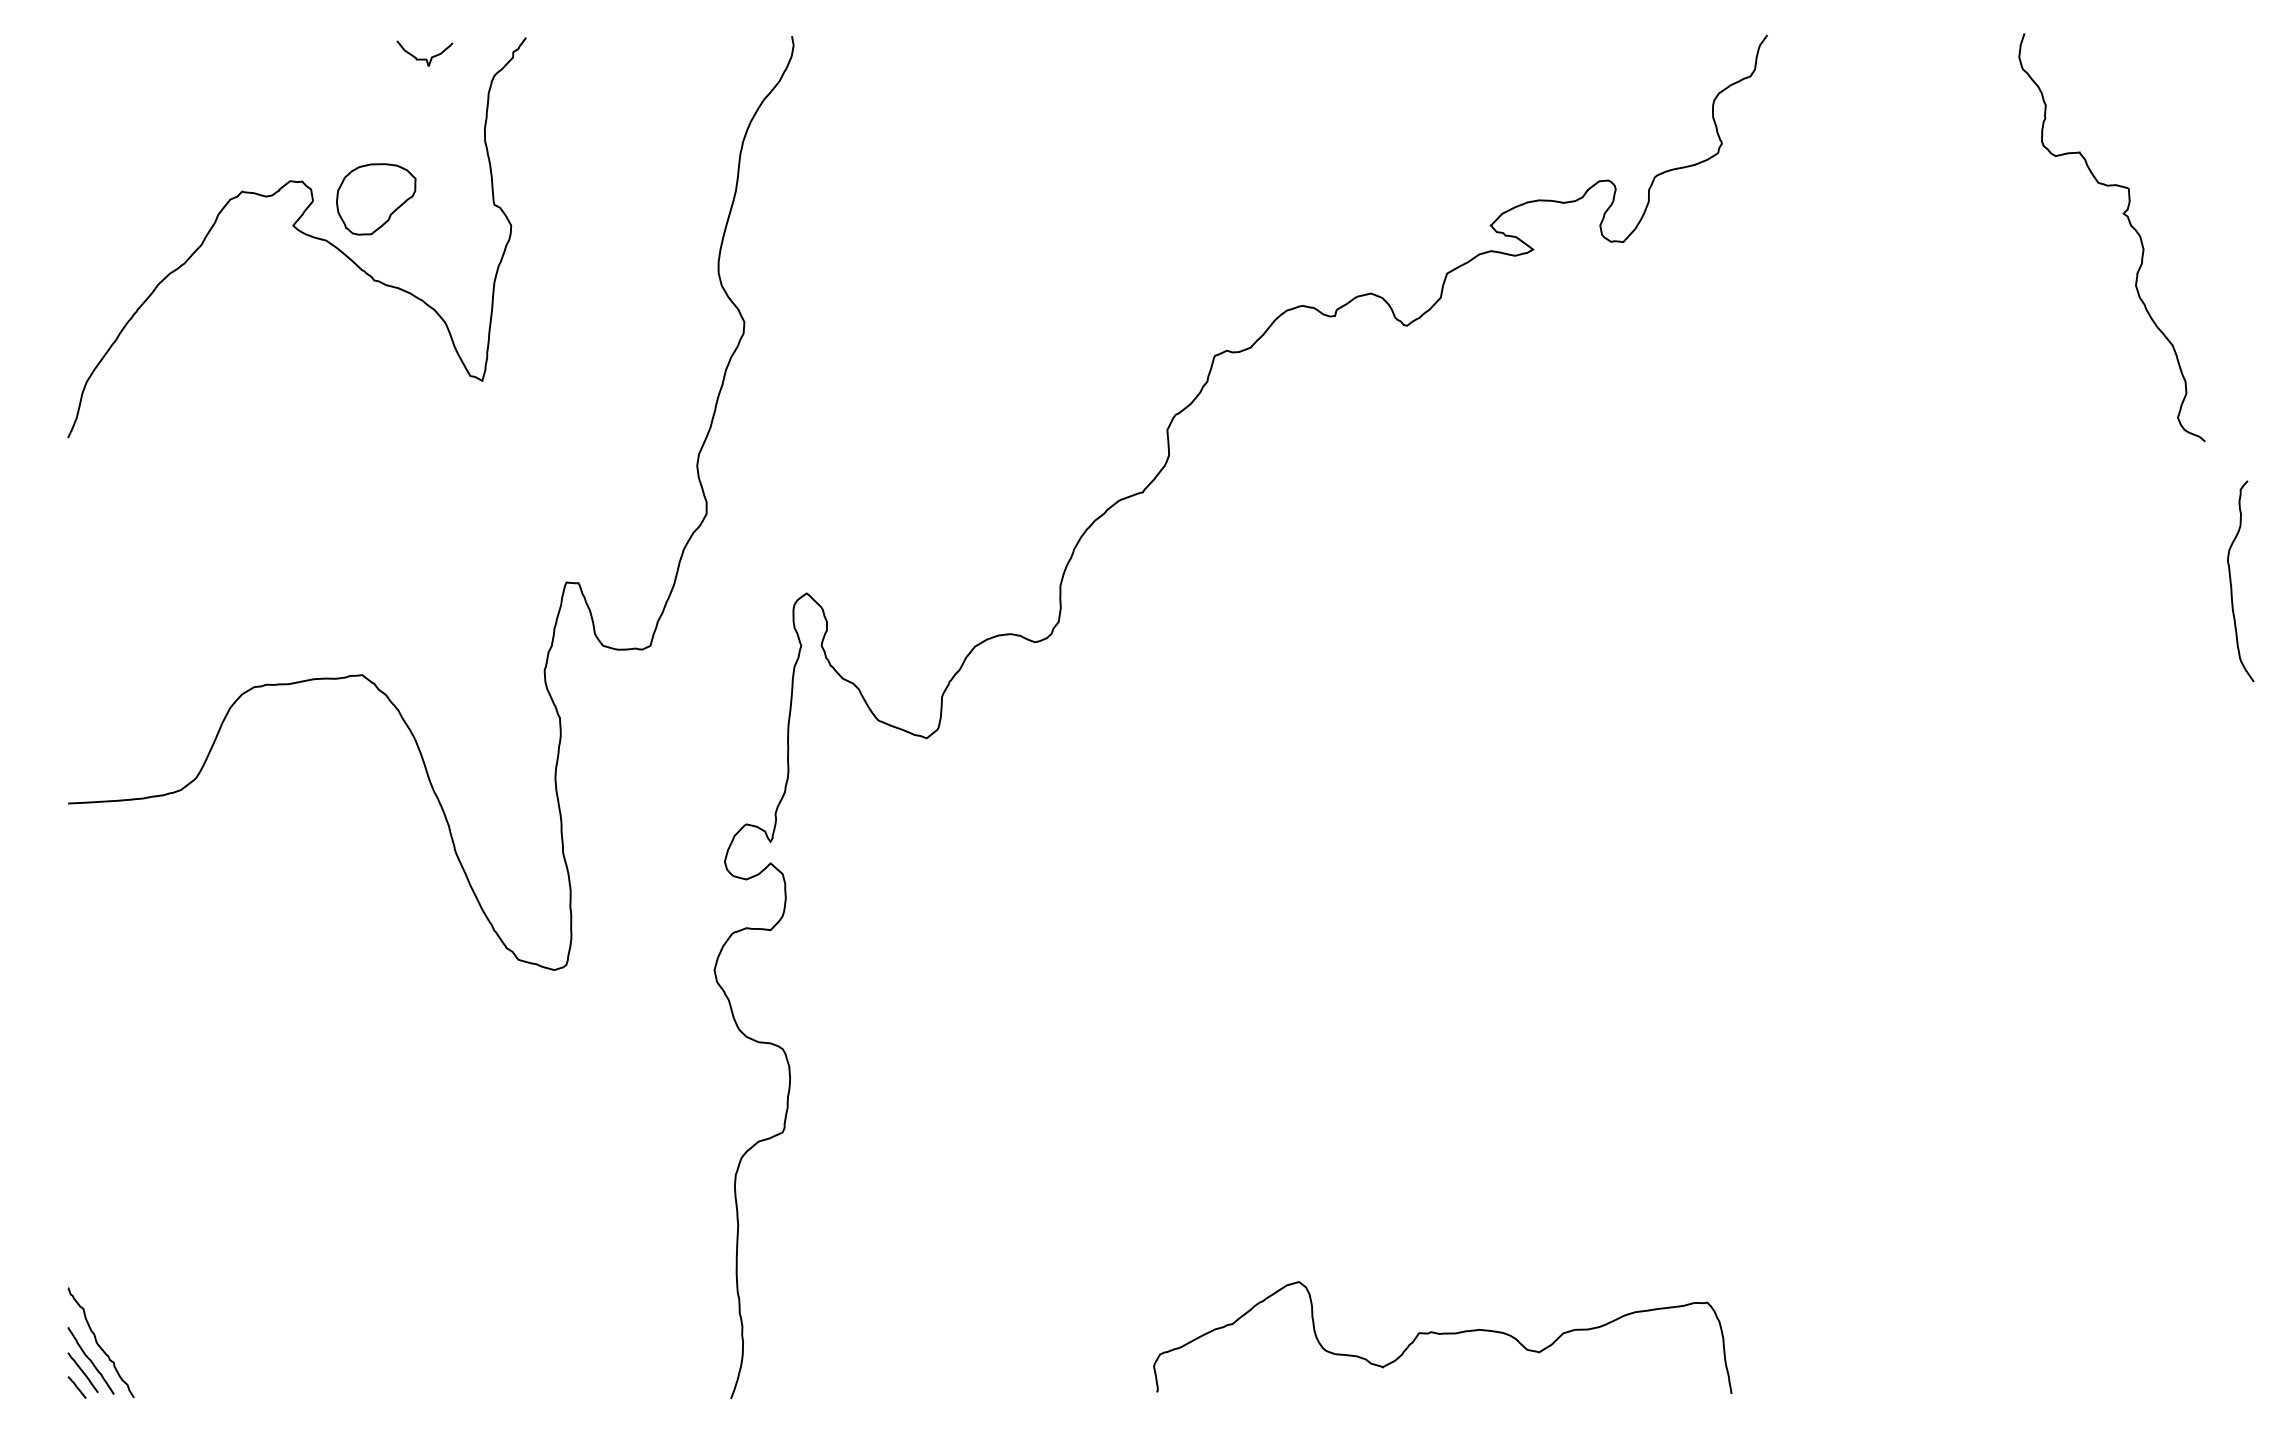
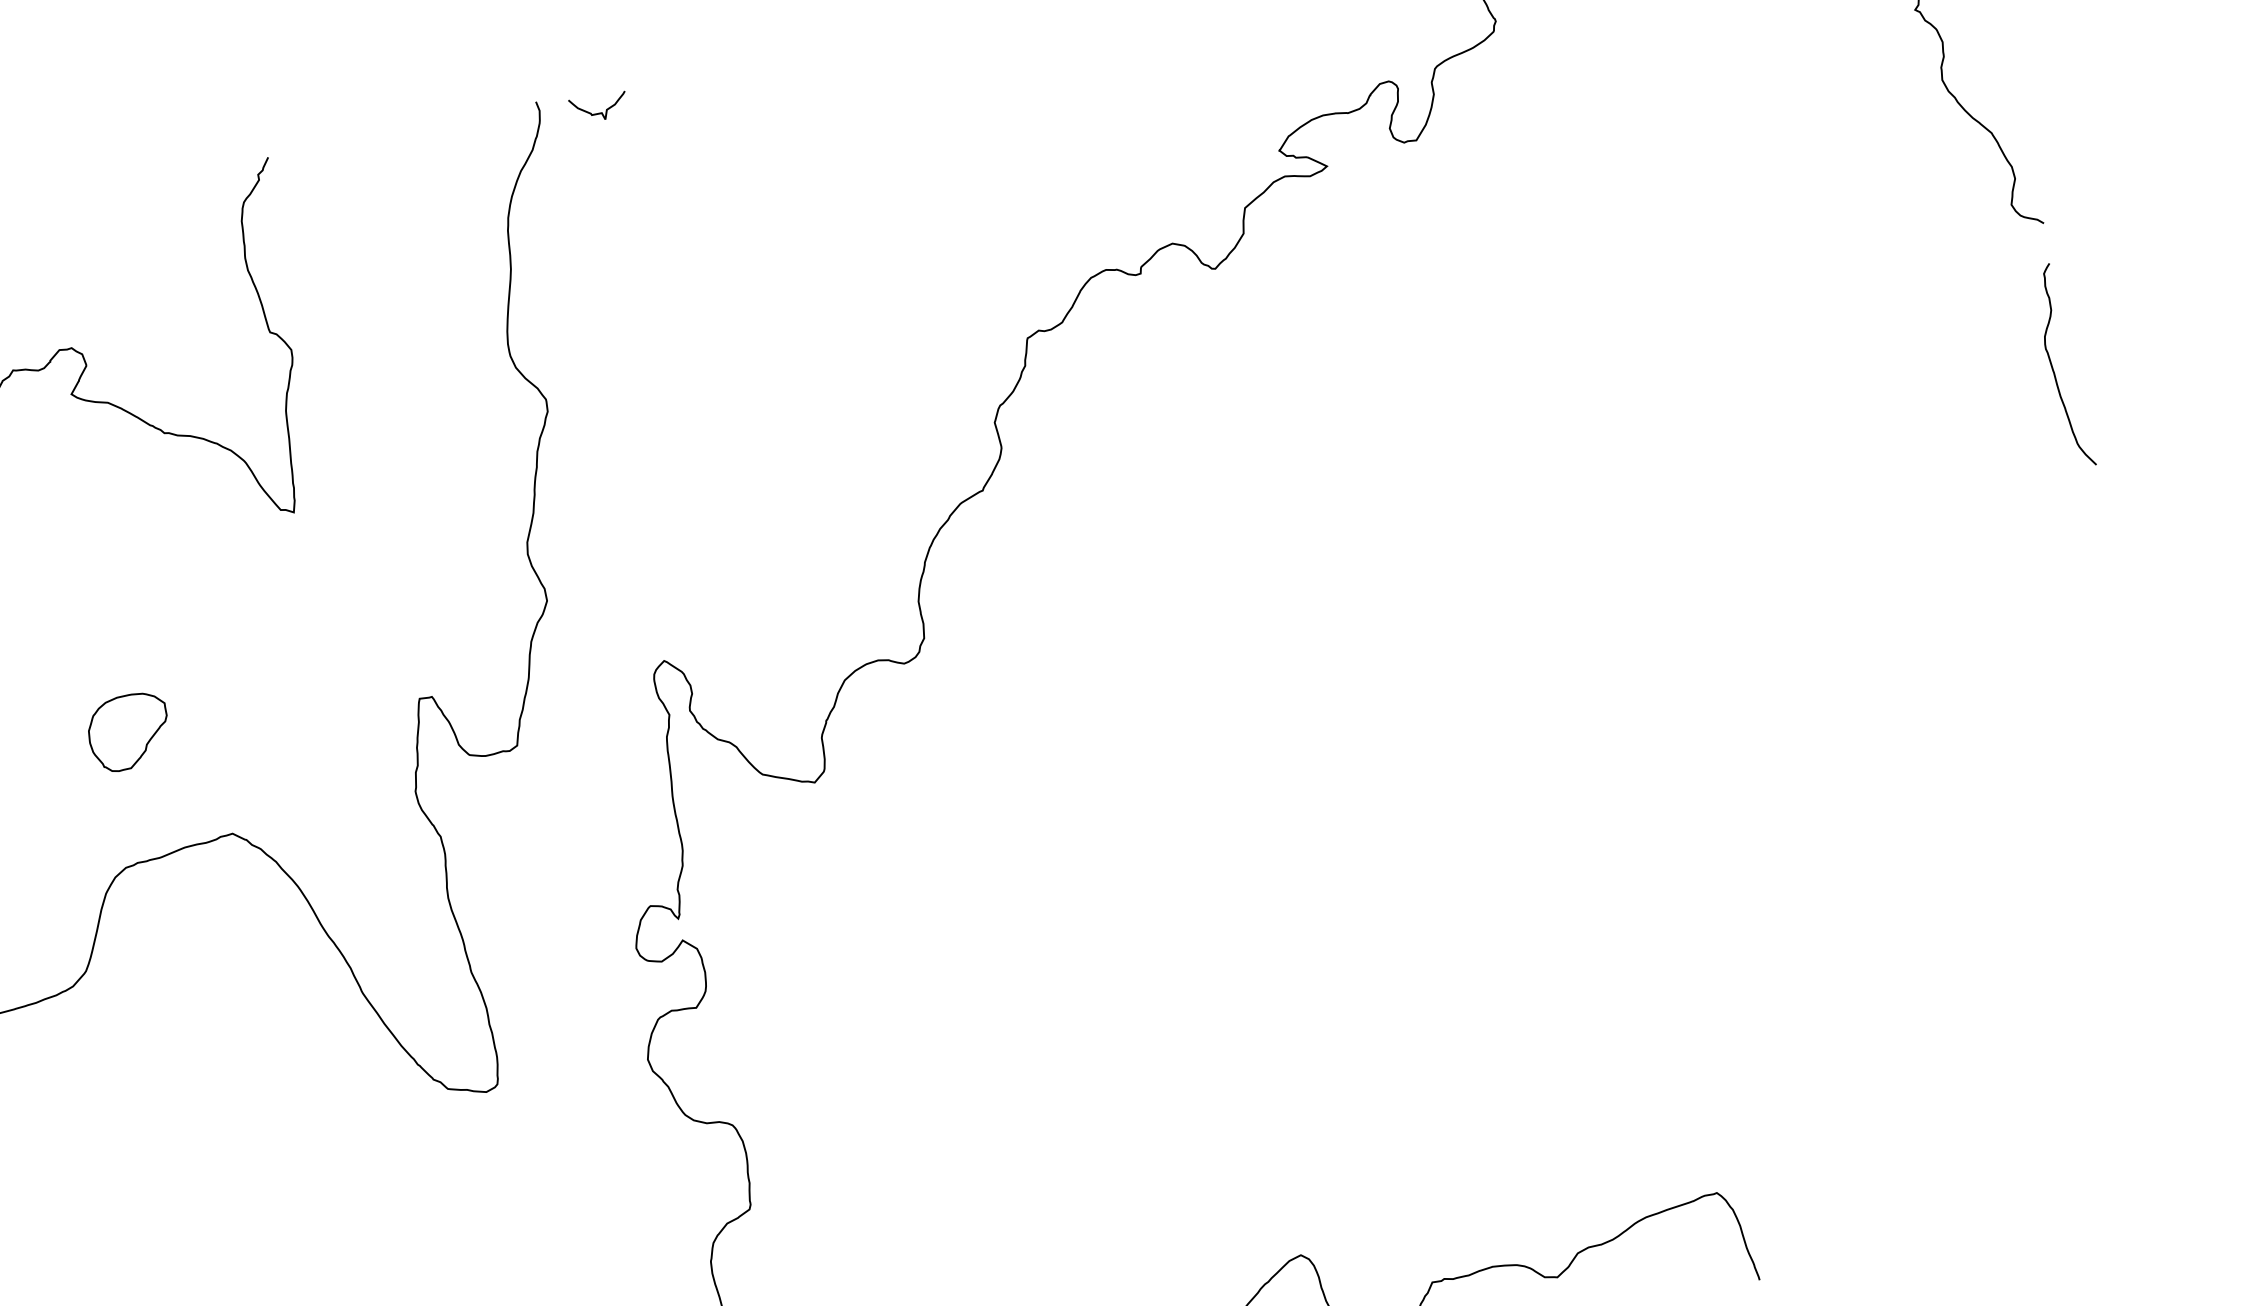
curve: (424, 58) -> (599, 112), moved
part: (376, 199) -> (129, 732), moved
curve: (2231, 581) -> (2053, 368), moved

